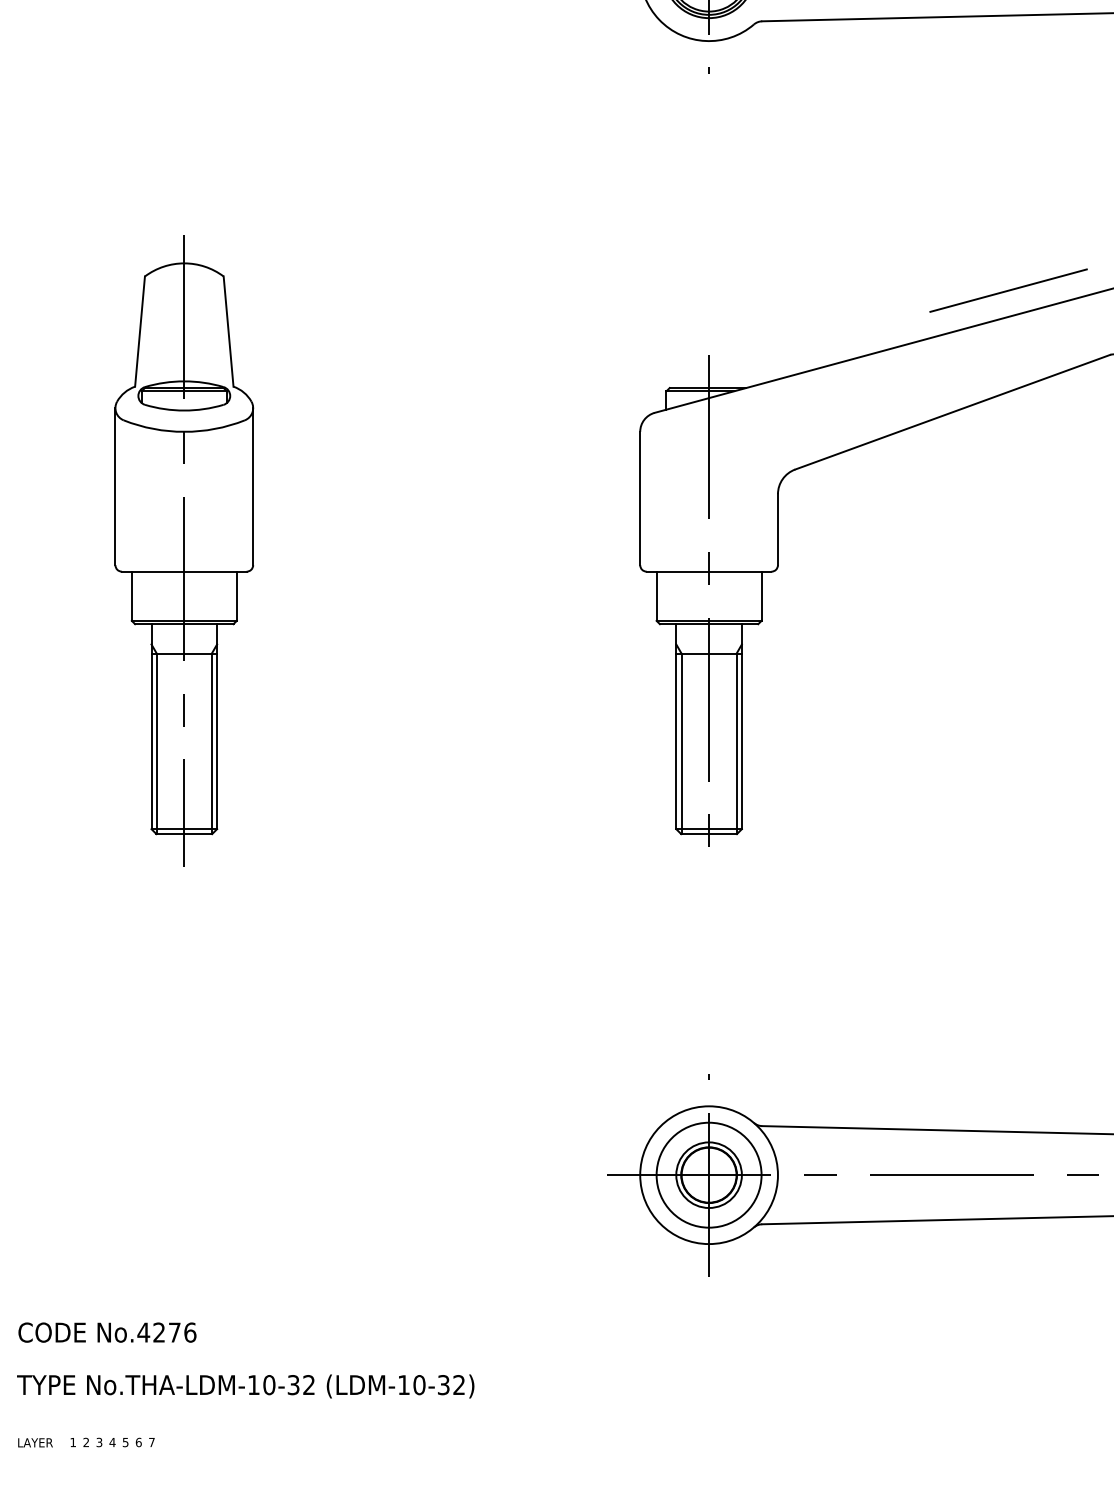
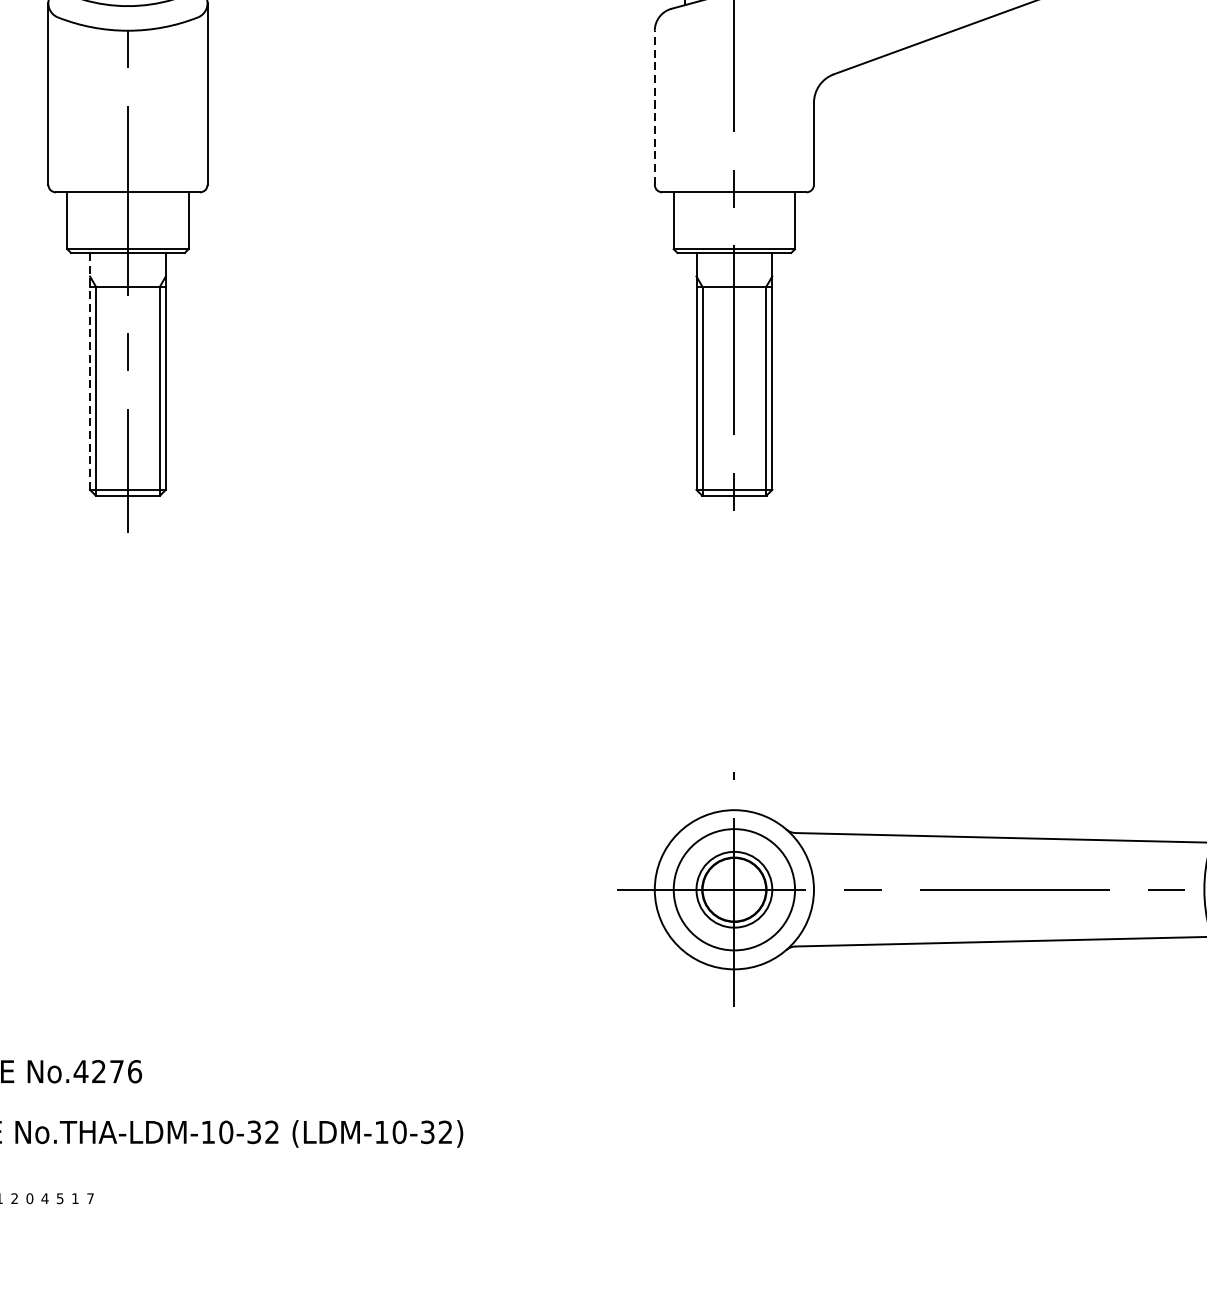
line: (640, 498) -> (655, 107), solid -> dashed
line: (151, 727) -> (90, 372), solid -> dashed
text: (99, 1442) -> (29, 1198), 3 -> 0
text: (138, 1442) -> (75, 1198), 6 -> 1

